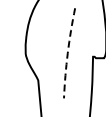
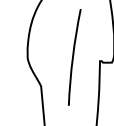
arc: (67, 53) -> (72, 57), dashed -> solid

